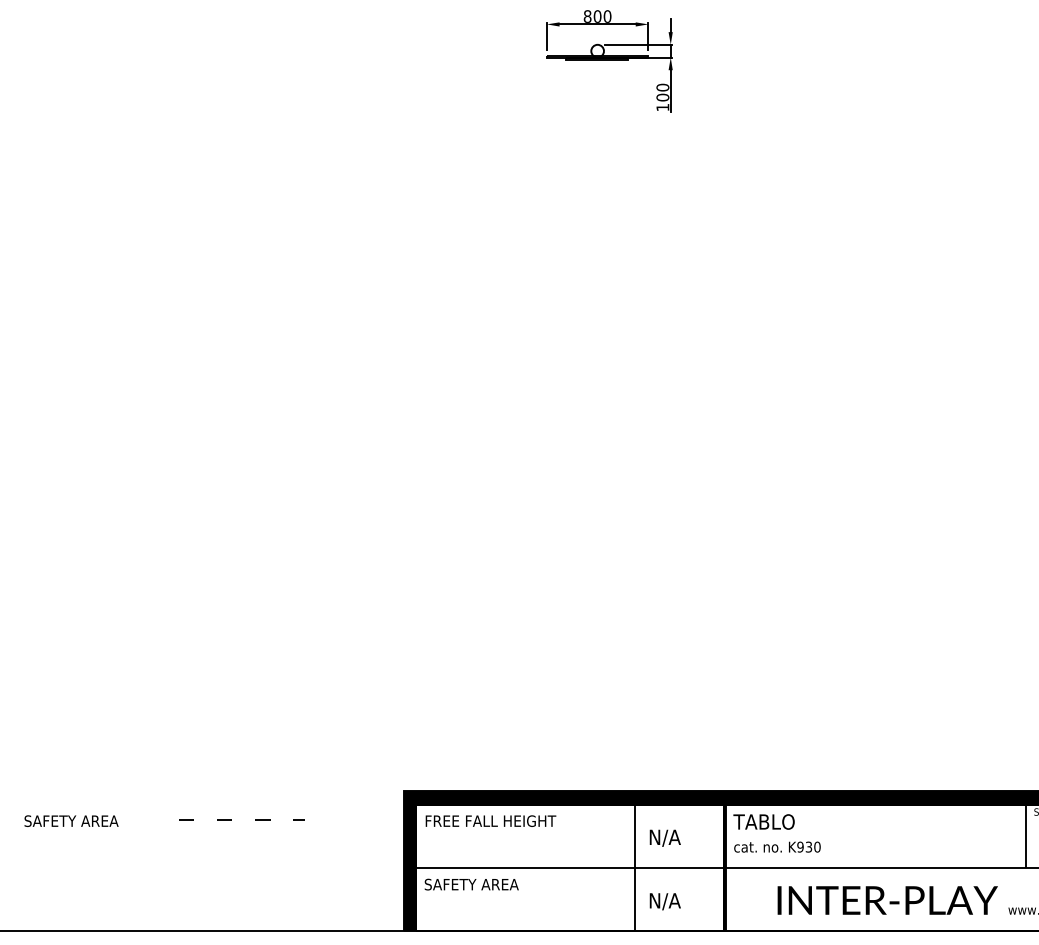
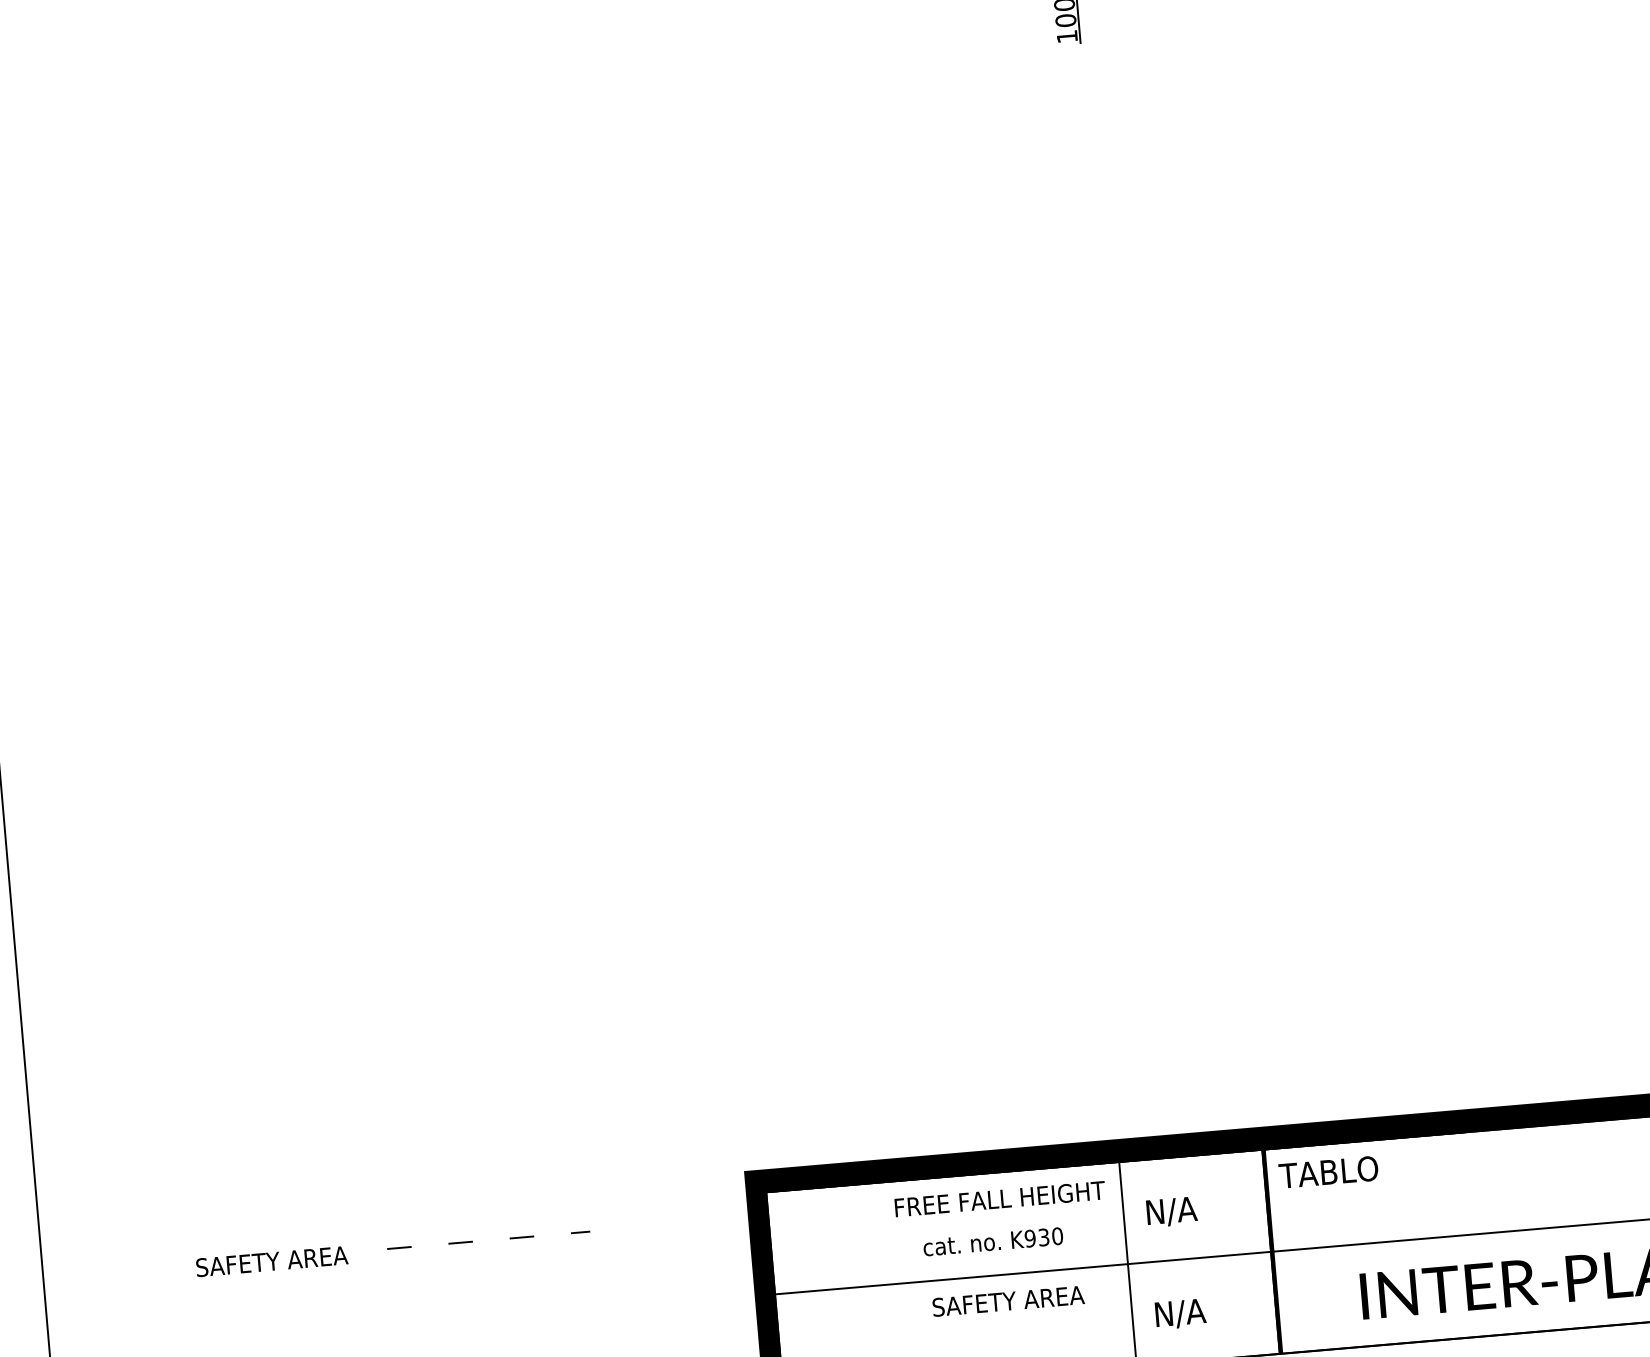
text: (71, 820) -> (271, 1260), moved
text: (490, 820) -> (999, 1198), moved
text: (777, 846) -> (993, 1240), moved
text: (471, 884) -> (1008, 1301), moved

